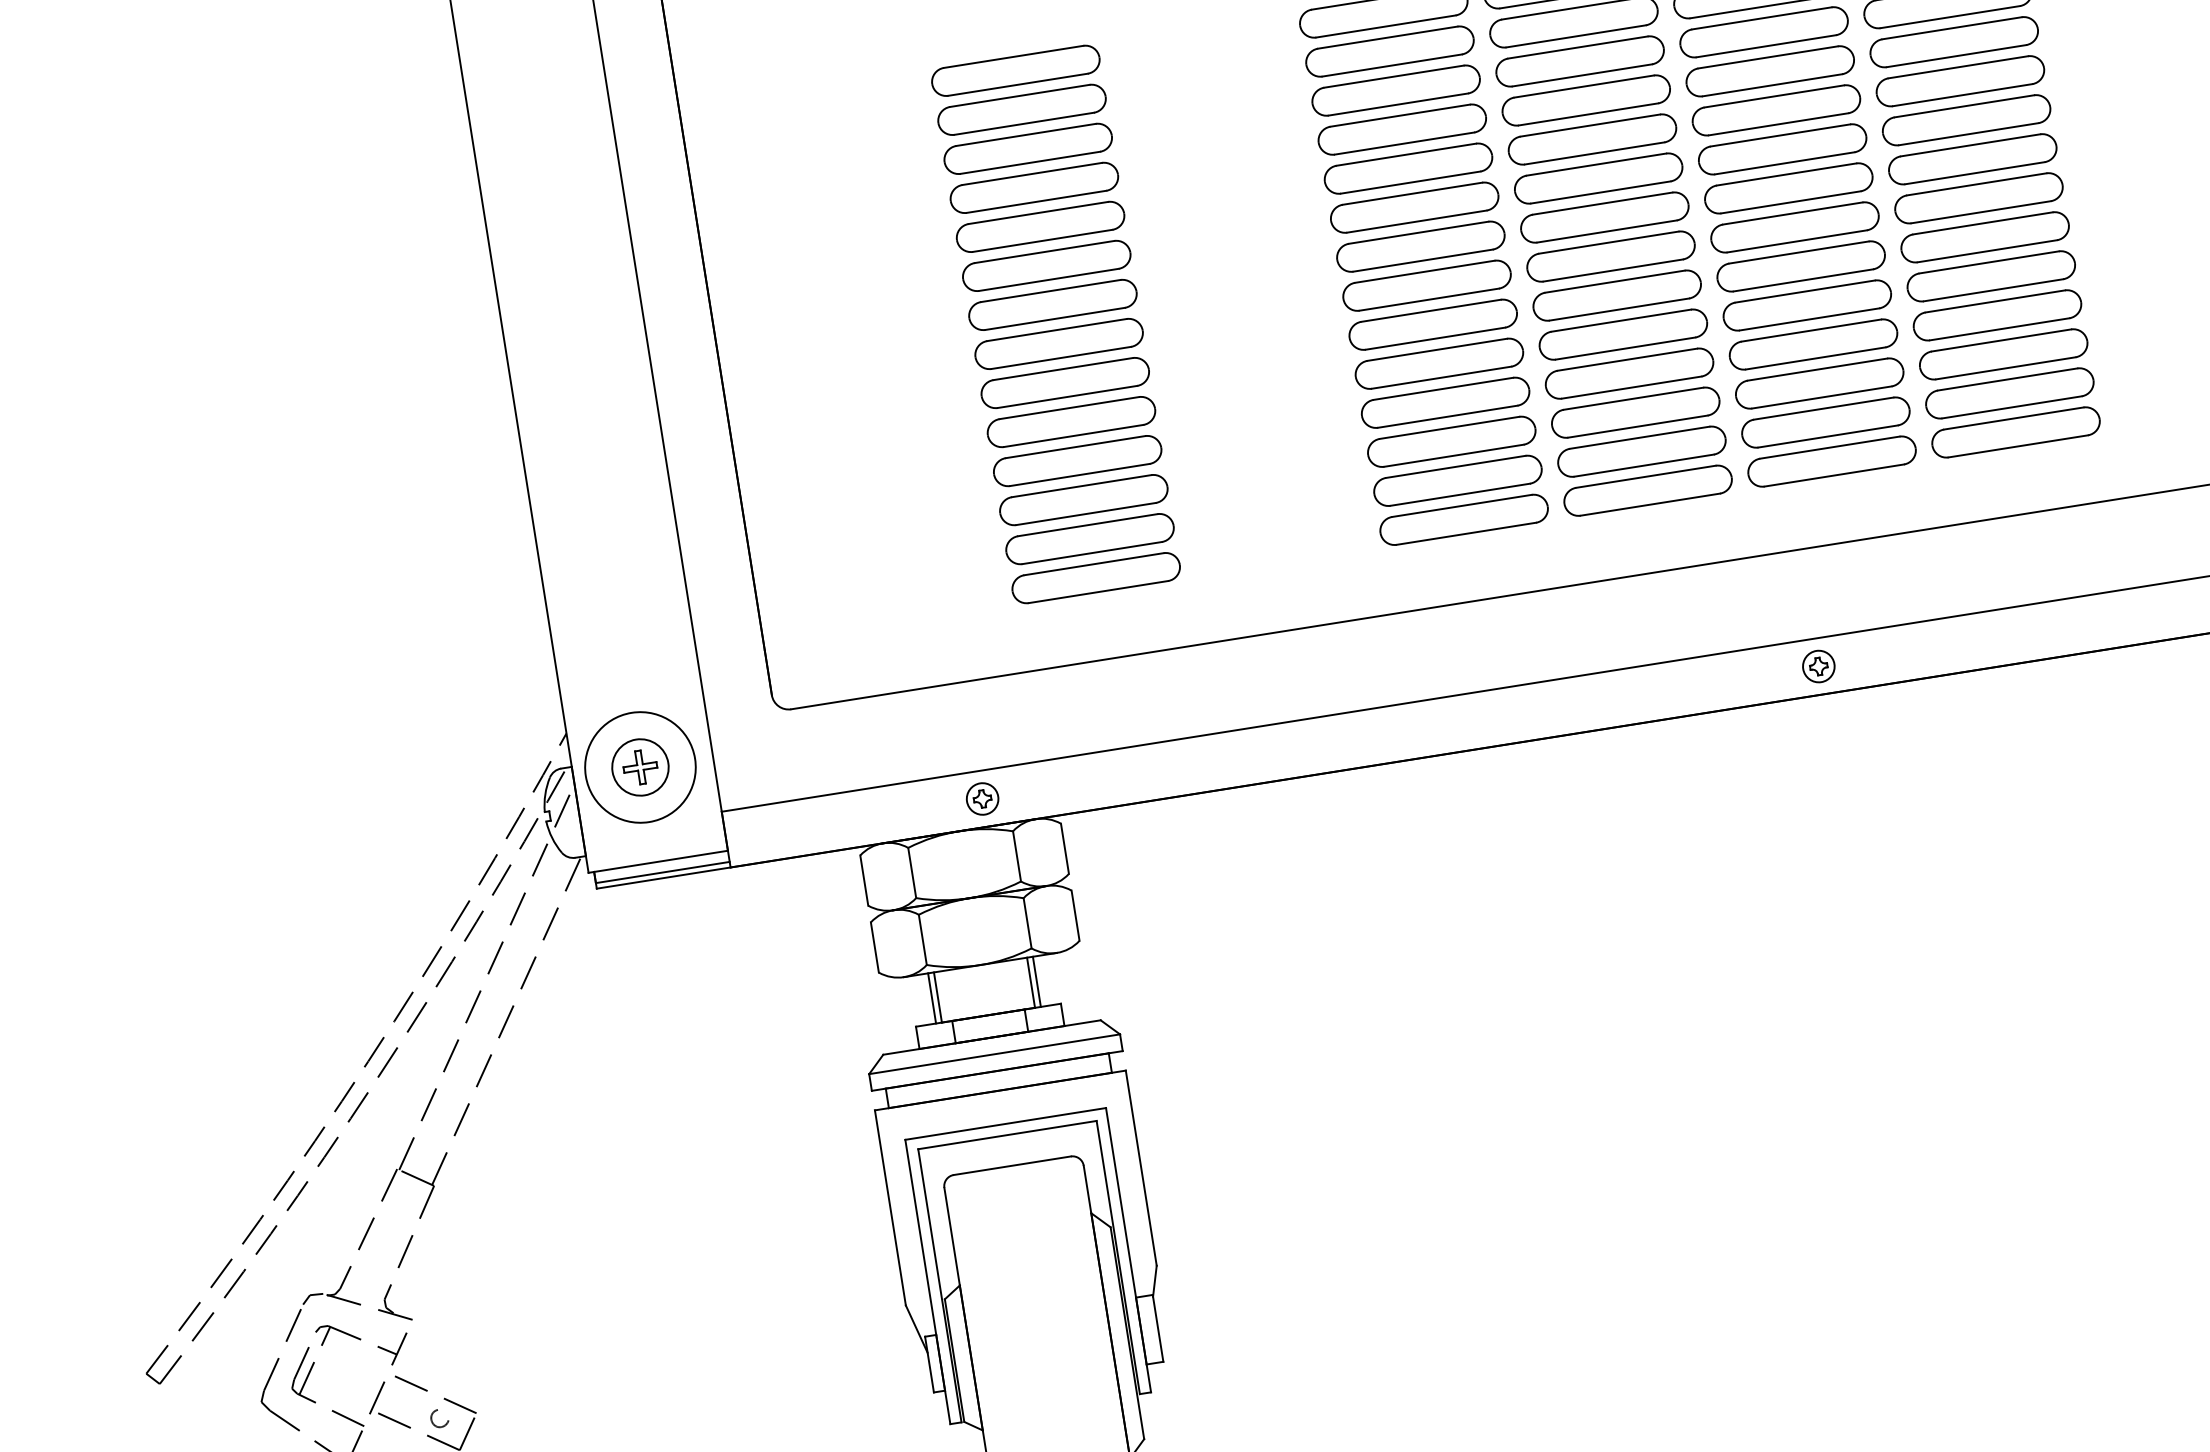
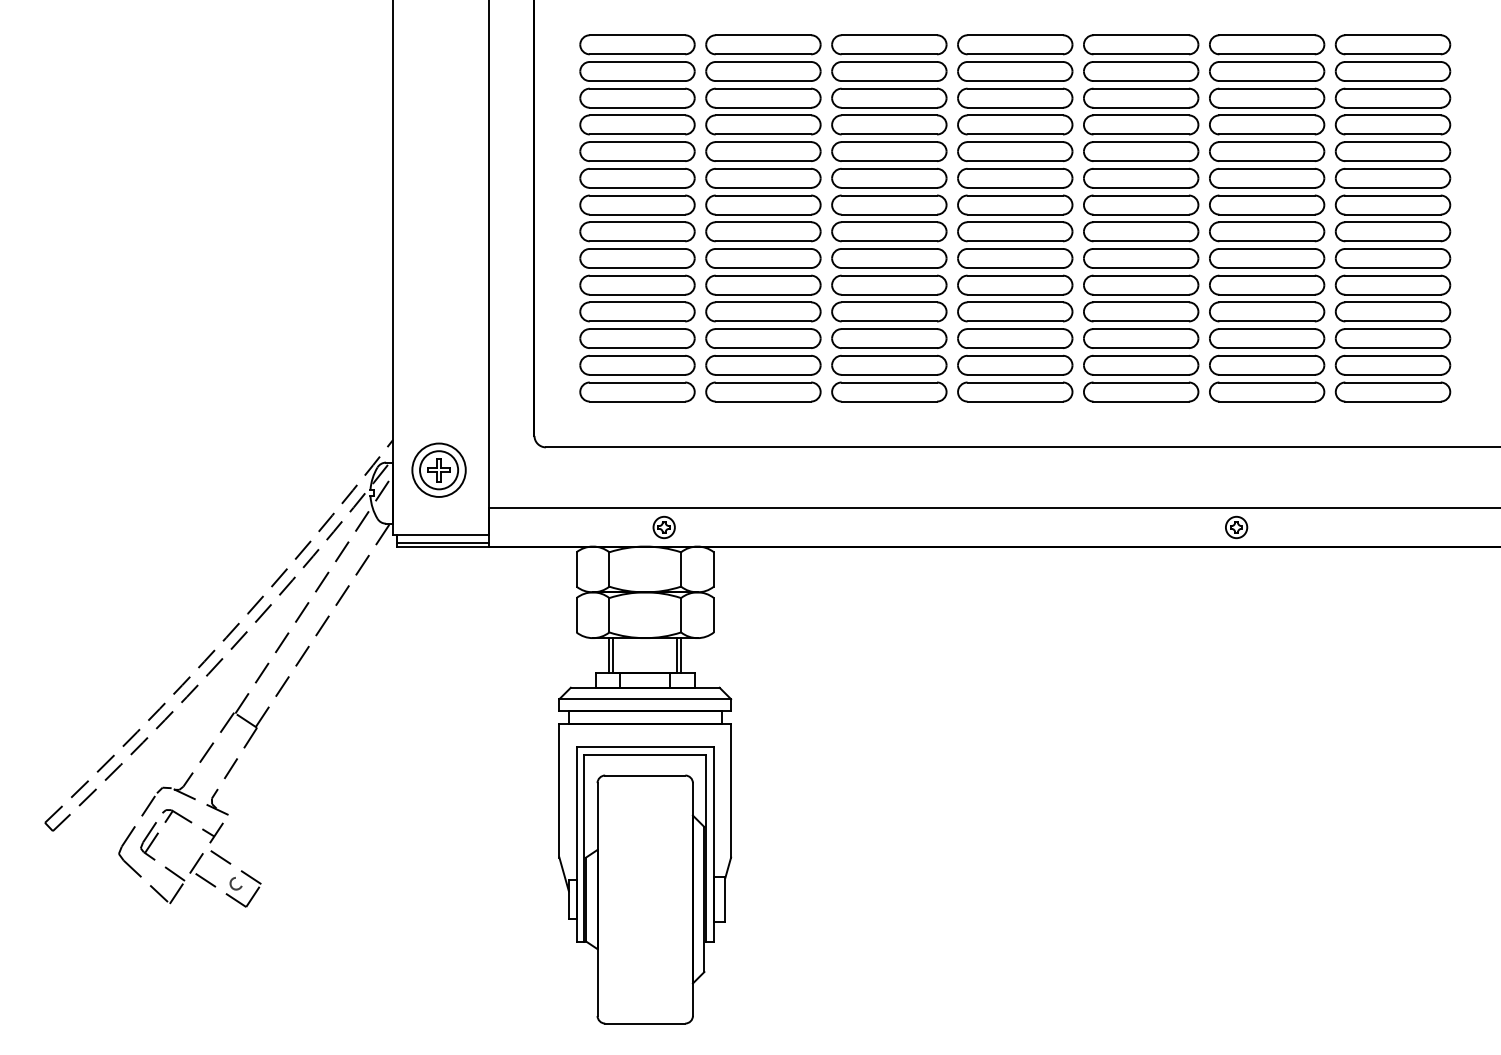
part: (1240, 295) -> (889, 218), added
part: (872, 353) -> (637, 218), added
circle: (639, 766) -> (438, 469), size x0.71

